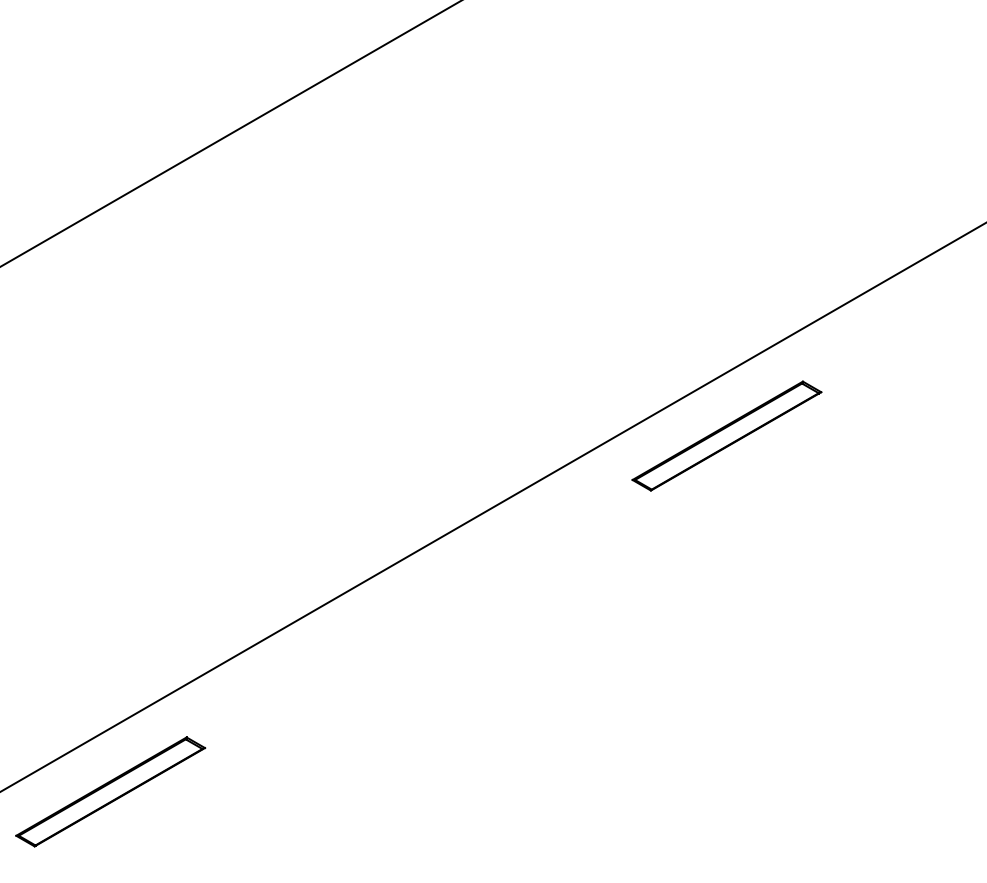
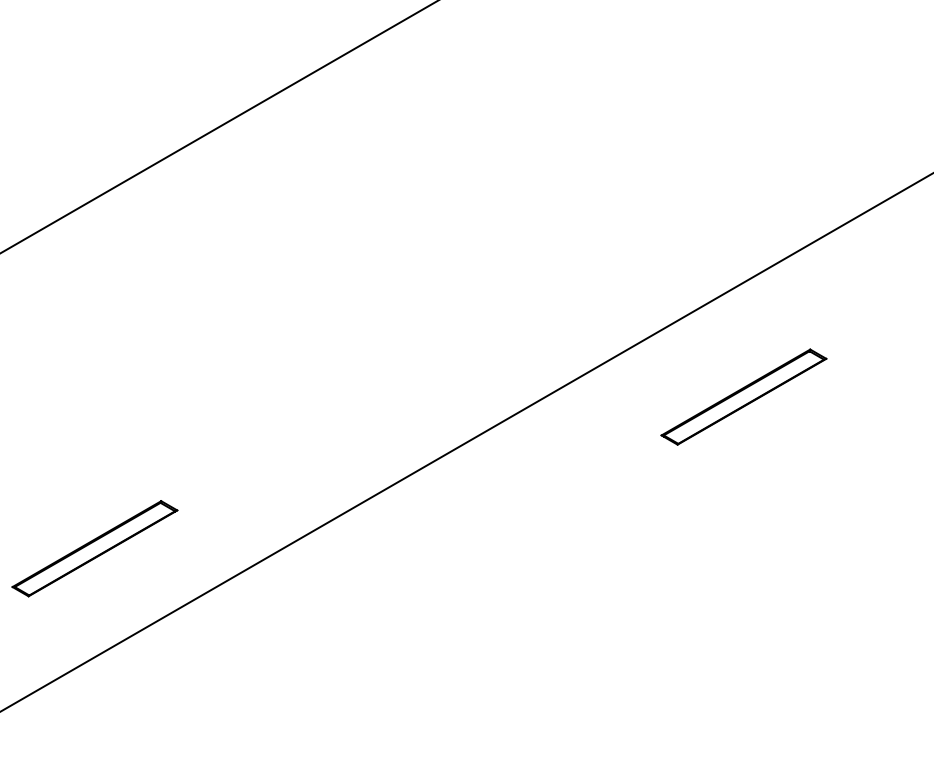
part: (726, 435) -> (743, 396), moved
part: (110, 791) -> (94, 548), moved

